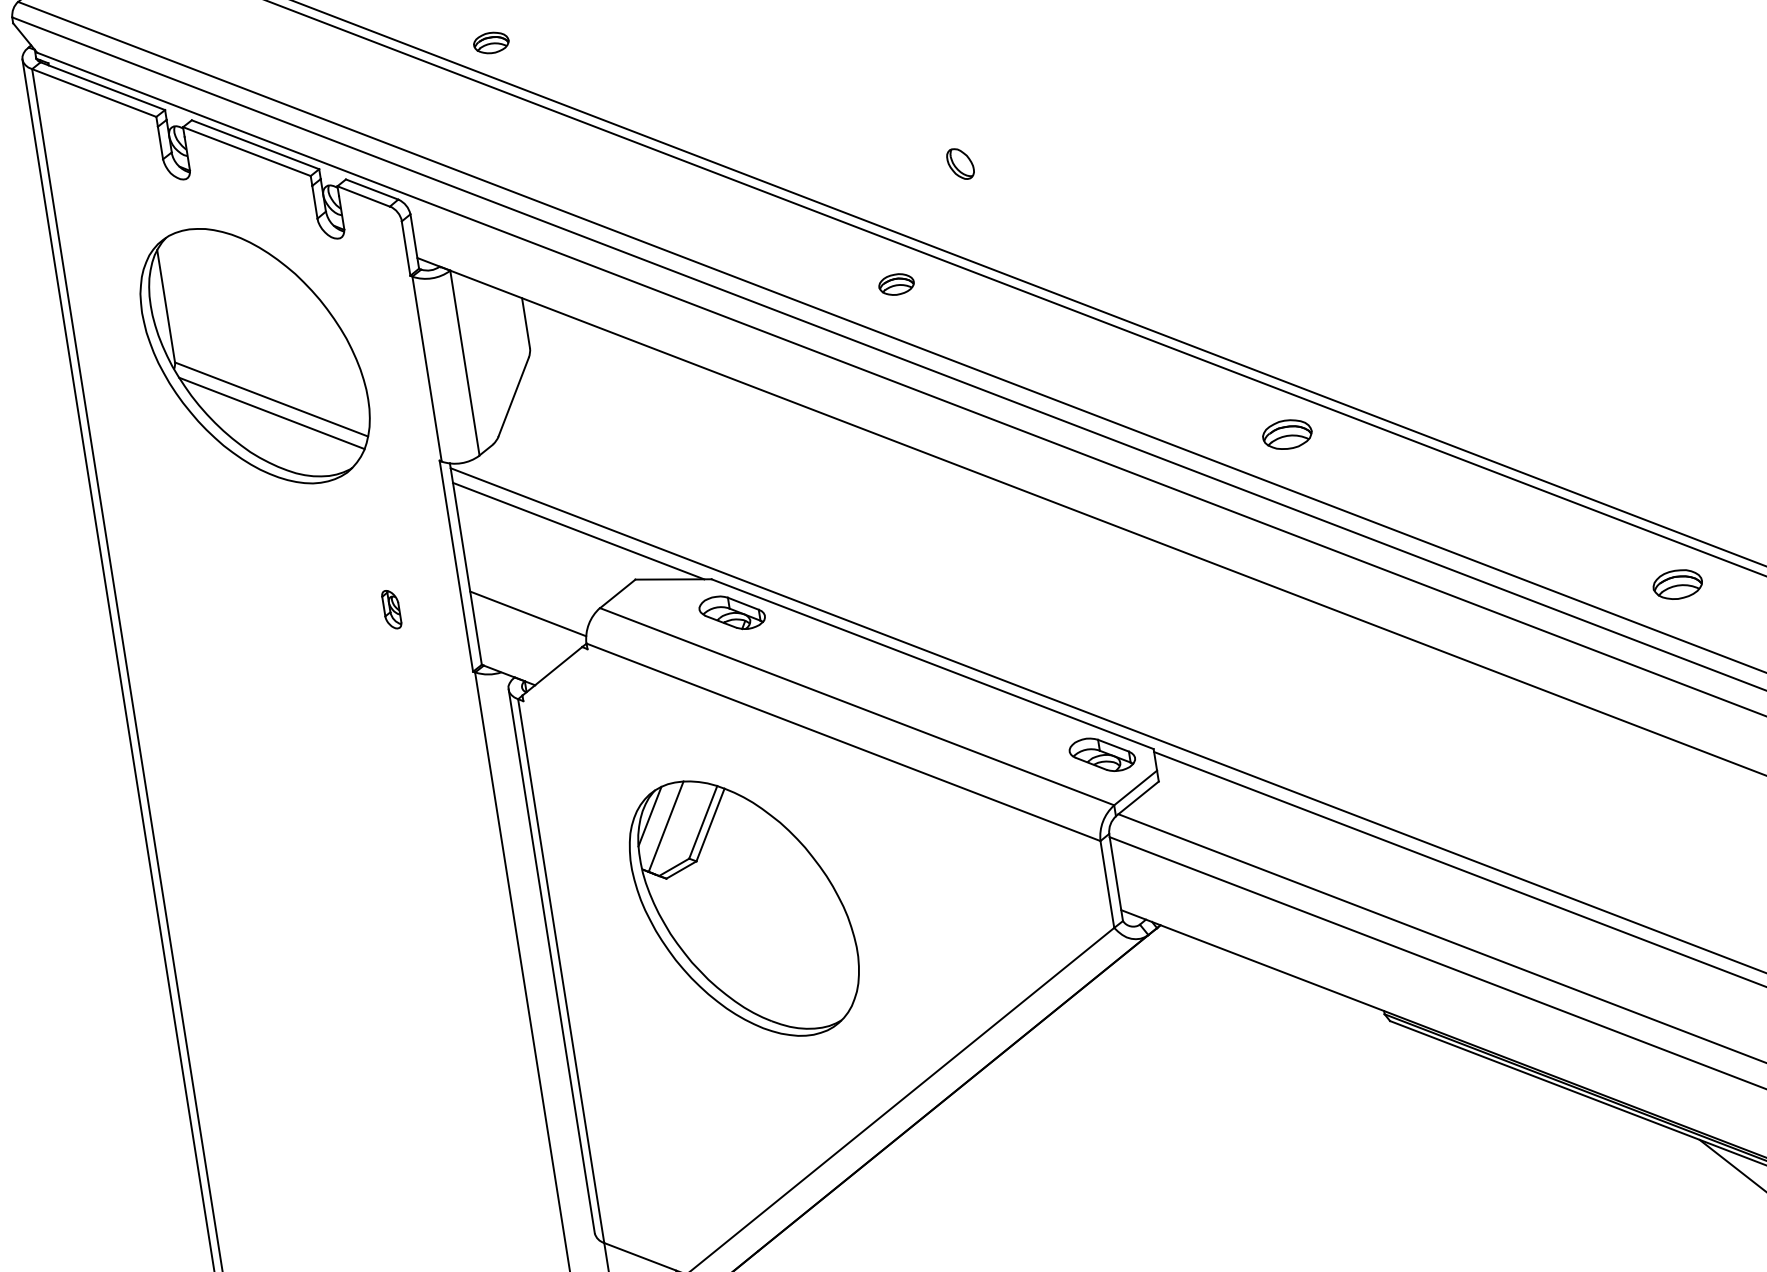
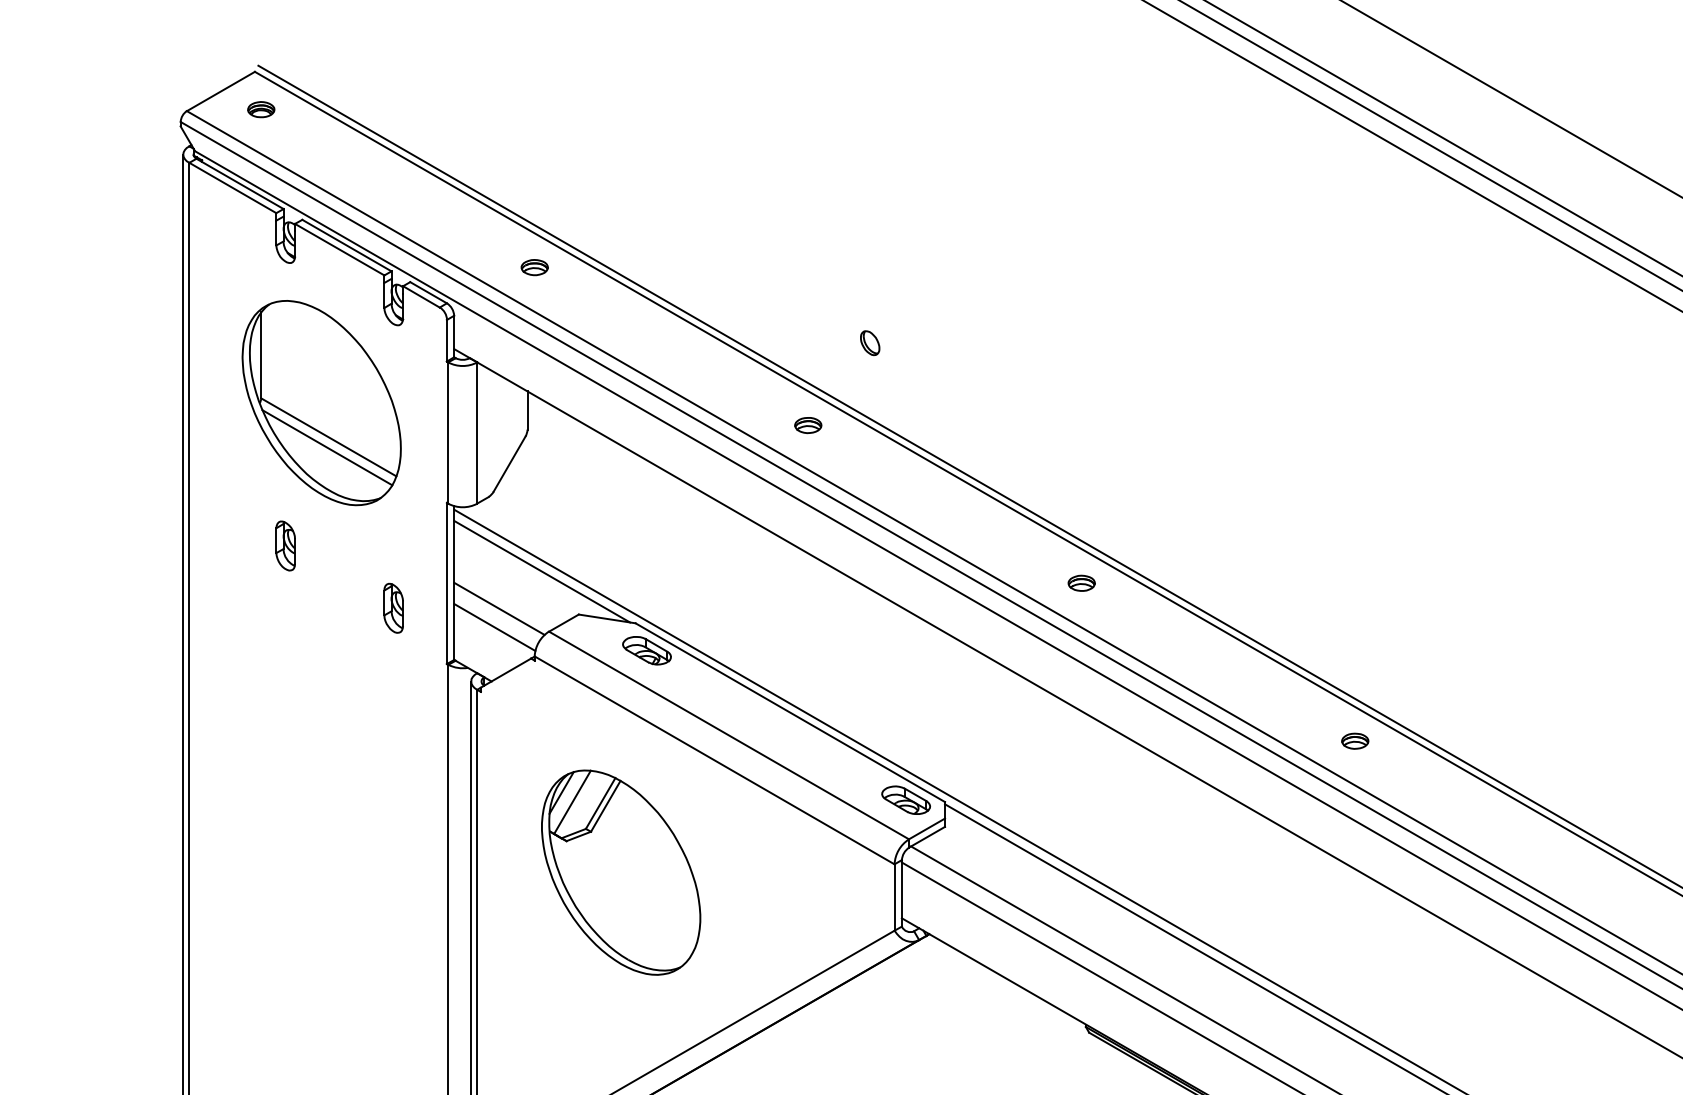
part: (491, 42) -> (534, 267), moved
part: (1286, 433) -> (1081, 582), size x0.71
part: (237, 550) -> (285, 545), added
part: (1678, 583) -> (1355, 740), size x0.71
line: (530, 588) -> (499, 608), added
part: (391, 608) -> (393, 607), size x1.67

